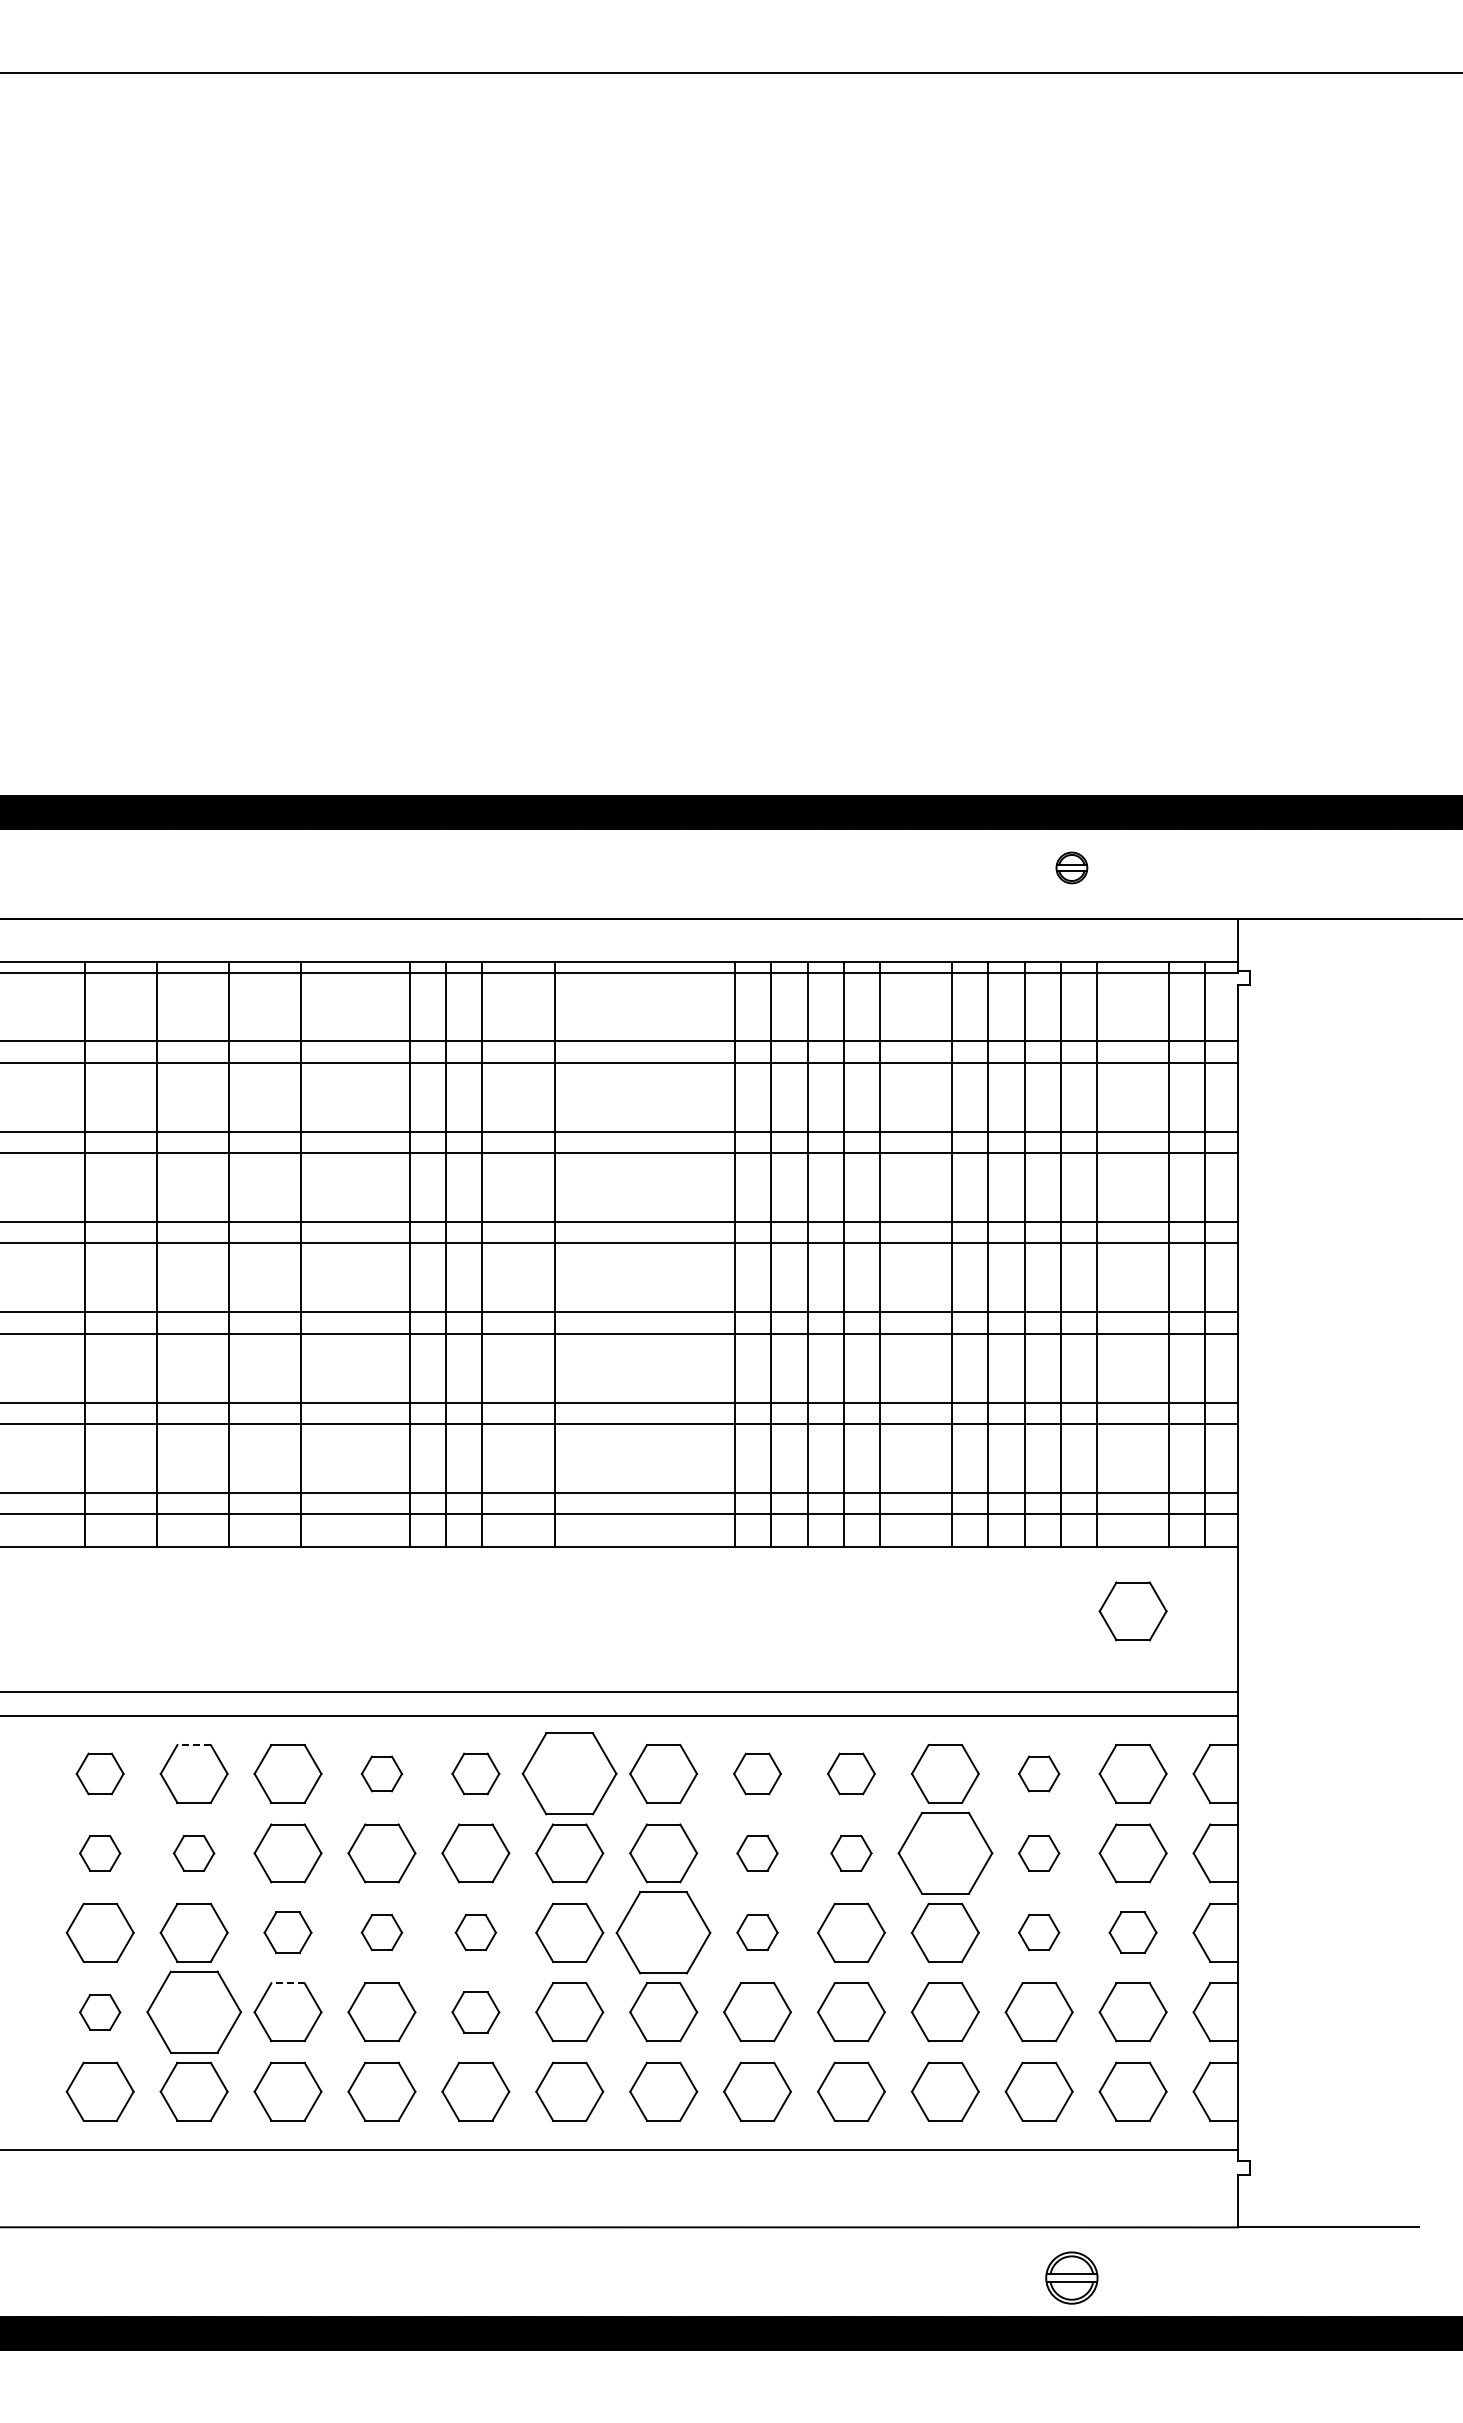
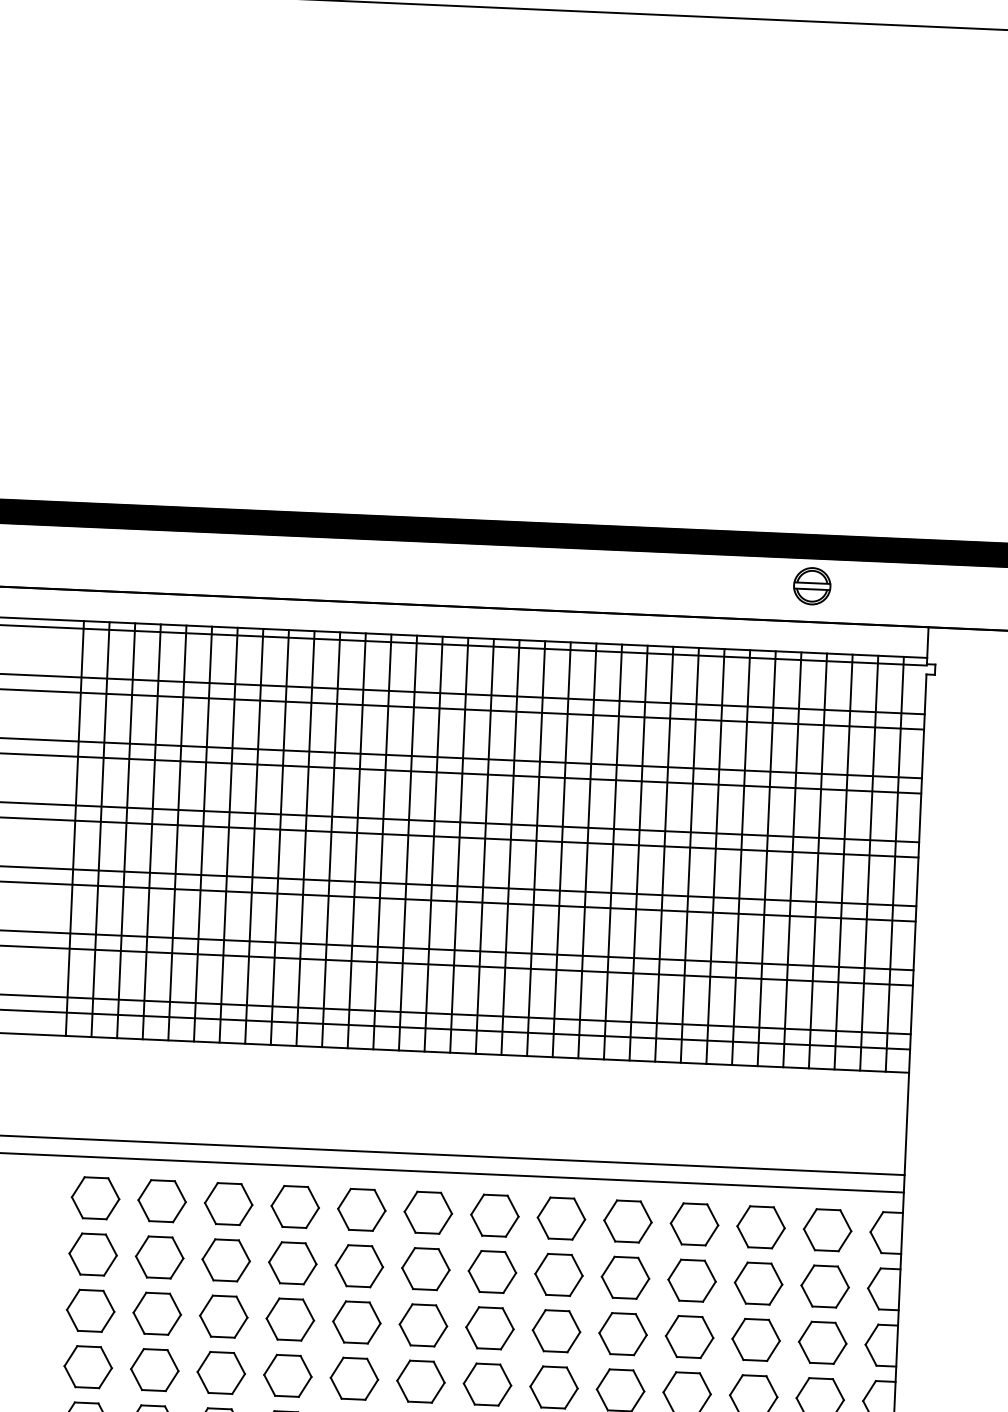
part: (1071, 867) -> (811, 585), size x1.67
line: (48, 1254) -> (74, 828), added
line: (120, 1254) -> (126, 830), added
line: (193, 1254) -> (177, 833), added
line: (265, 1254) -> (228, 835), added
line: (337, 1254) -> (279, 837), added
line: (373, 1254) -> (305, 838), added
line: (518, 1254) -> (408, 843), added
line: (590, 1254) -> (459, 845), added
line: (626, 1254) -> (484, 846), added
line: (662, 1254) -> (510, 847), added
line: (699, 1254) -> (536, 848), added
line: (916, 1254) -> (690, 855), added
line: (1132, 1254) -> (843, 862), added
part: (1132, 1611) -> (832, 1115), removed
line: (194, 1745) -> (163, 1181), dashed -> solid
part: (99, 1773) -> (95, 1197), size x1.43
part: (381, 1773) -> (294, 1206), size x1.67
part: (475, 1773) -> (361, 1209), size x1.43
part: (569, 1773) -> (428, 1212), size x0.71
part: (757, 1773) -> (561, 1218), size x1.43
part: (851, 1773) -> (628, 1221), size x1.43
part: (1038, 1773) -> (760, 1227), size x1.67
part: (99, 1853) -> (92, 1254), size x1.67
part: (193, 1853) -> (159, 1257), size x1.67
part: (757, 1853) -> (558, 1275), size x1.67
part: (851, 1853) -> (625, 1277), size x1.67
part: (944, 1853) -> (691, 1280), size x0.71
part: (1038, 1853) -> (758, 1283), size x1.67
part: (287, 1932) -> (223, 1316), size x1.43
part: (381, 1932) -> (290, 1319), size x1.67
part: (475, 1932) -> (356, 1322), size x1.67
part: (663, 1932) -> (489, 1328), size x0.71
part: (757, 1932) -> (556, 1330), size x1.67
part: (1038, 1932) -> (755, 1339), size x1.67
part: (1132, 1932) -> (822, 1342), size x1.43
line: (288, 1983) -> (222, 1352), dashed -> solid
part: (99, 2012) -> (87, 1367), size x1.67
part: (193, 2012) -> (154, 1370), size x0.71
part: (475, 2012) -> (354, 1378), size x1.43

